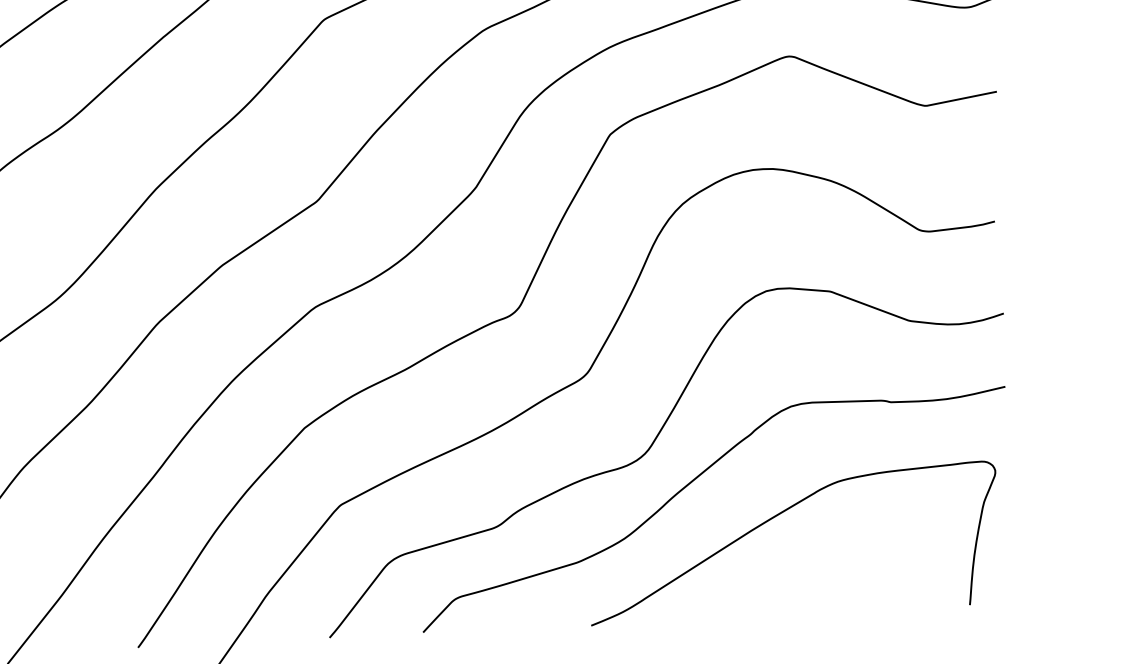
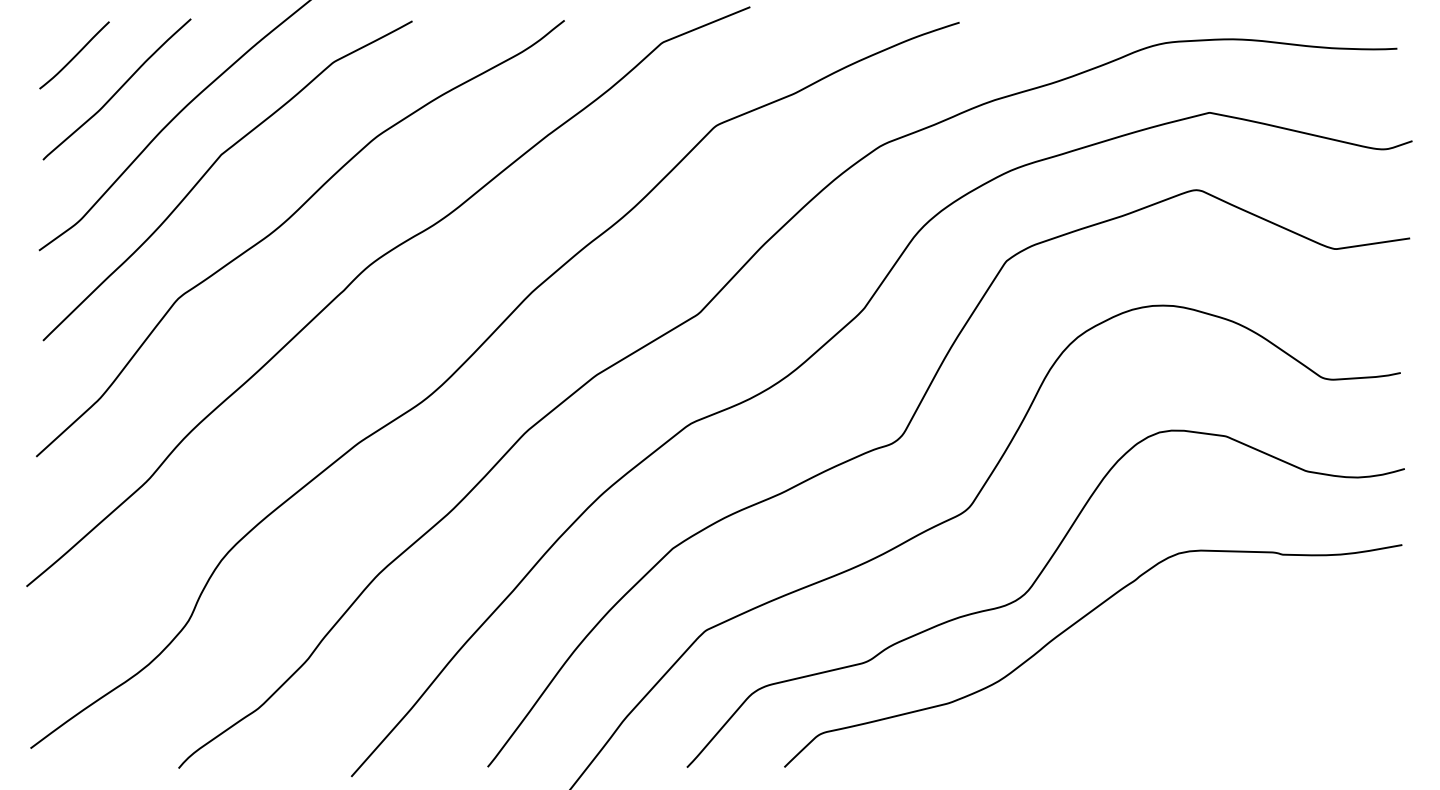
curve: (777, 516) -> (1158, 666), removed

